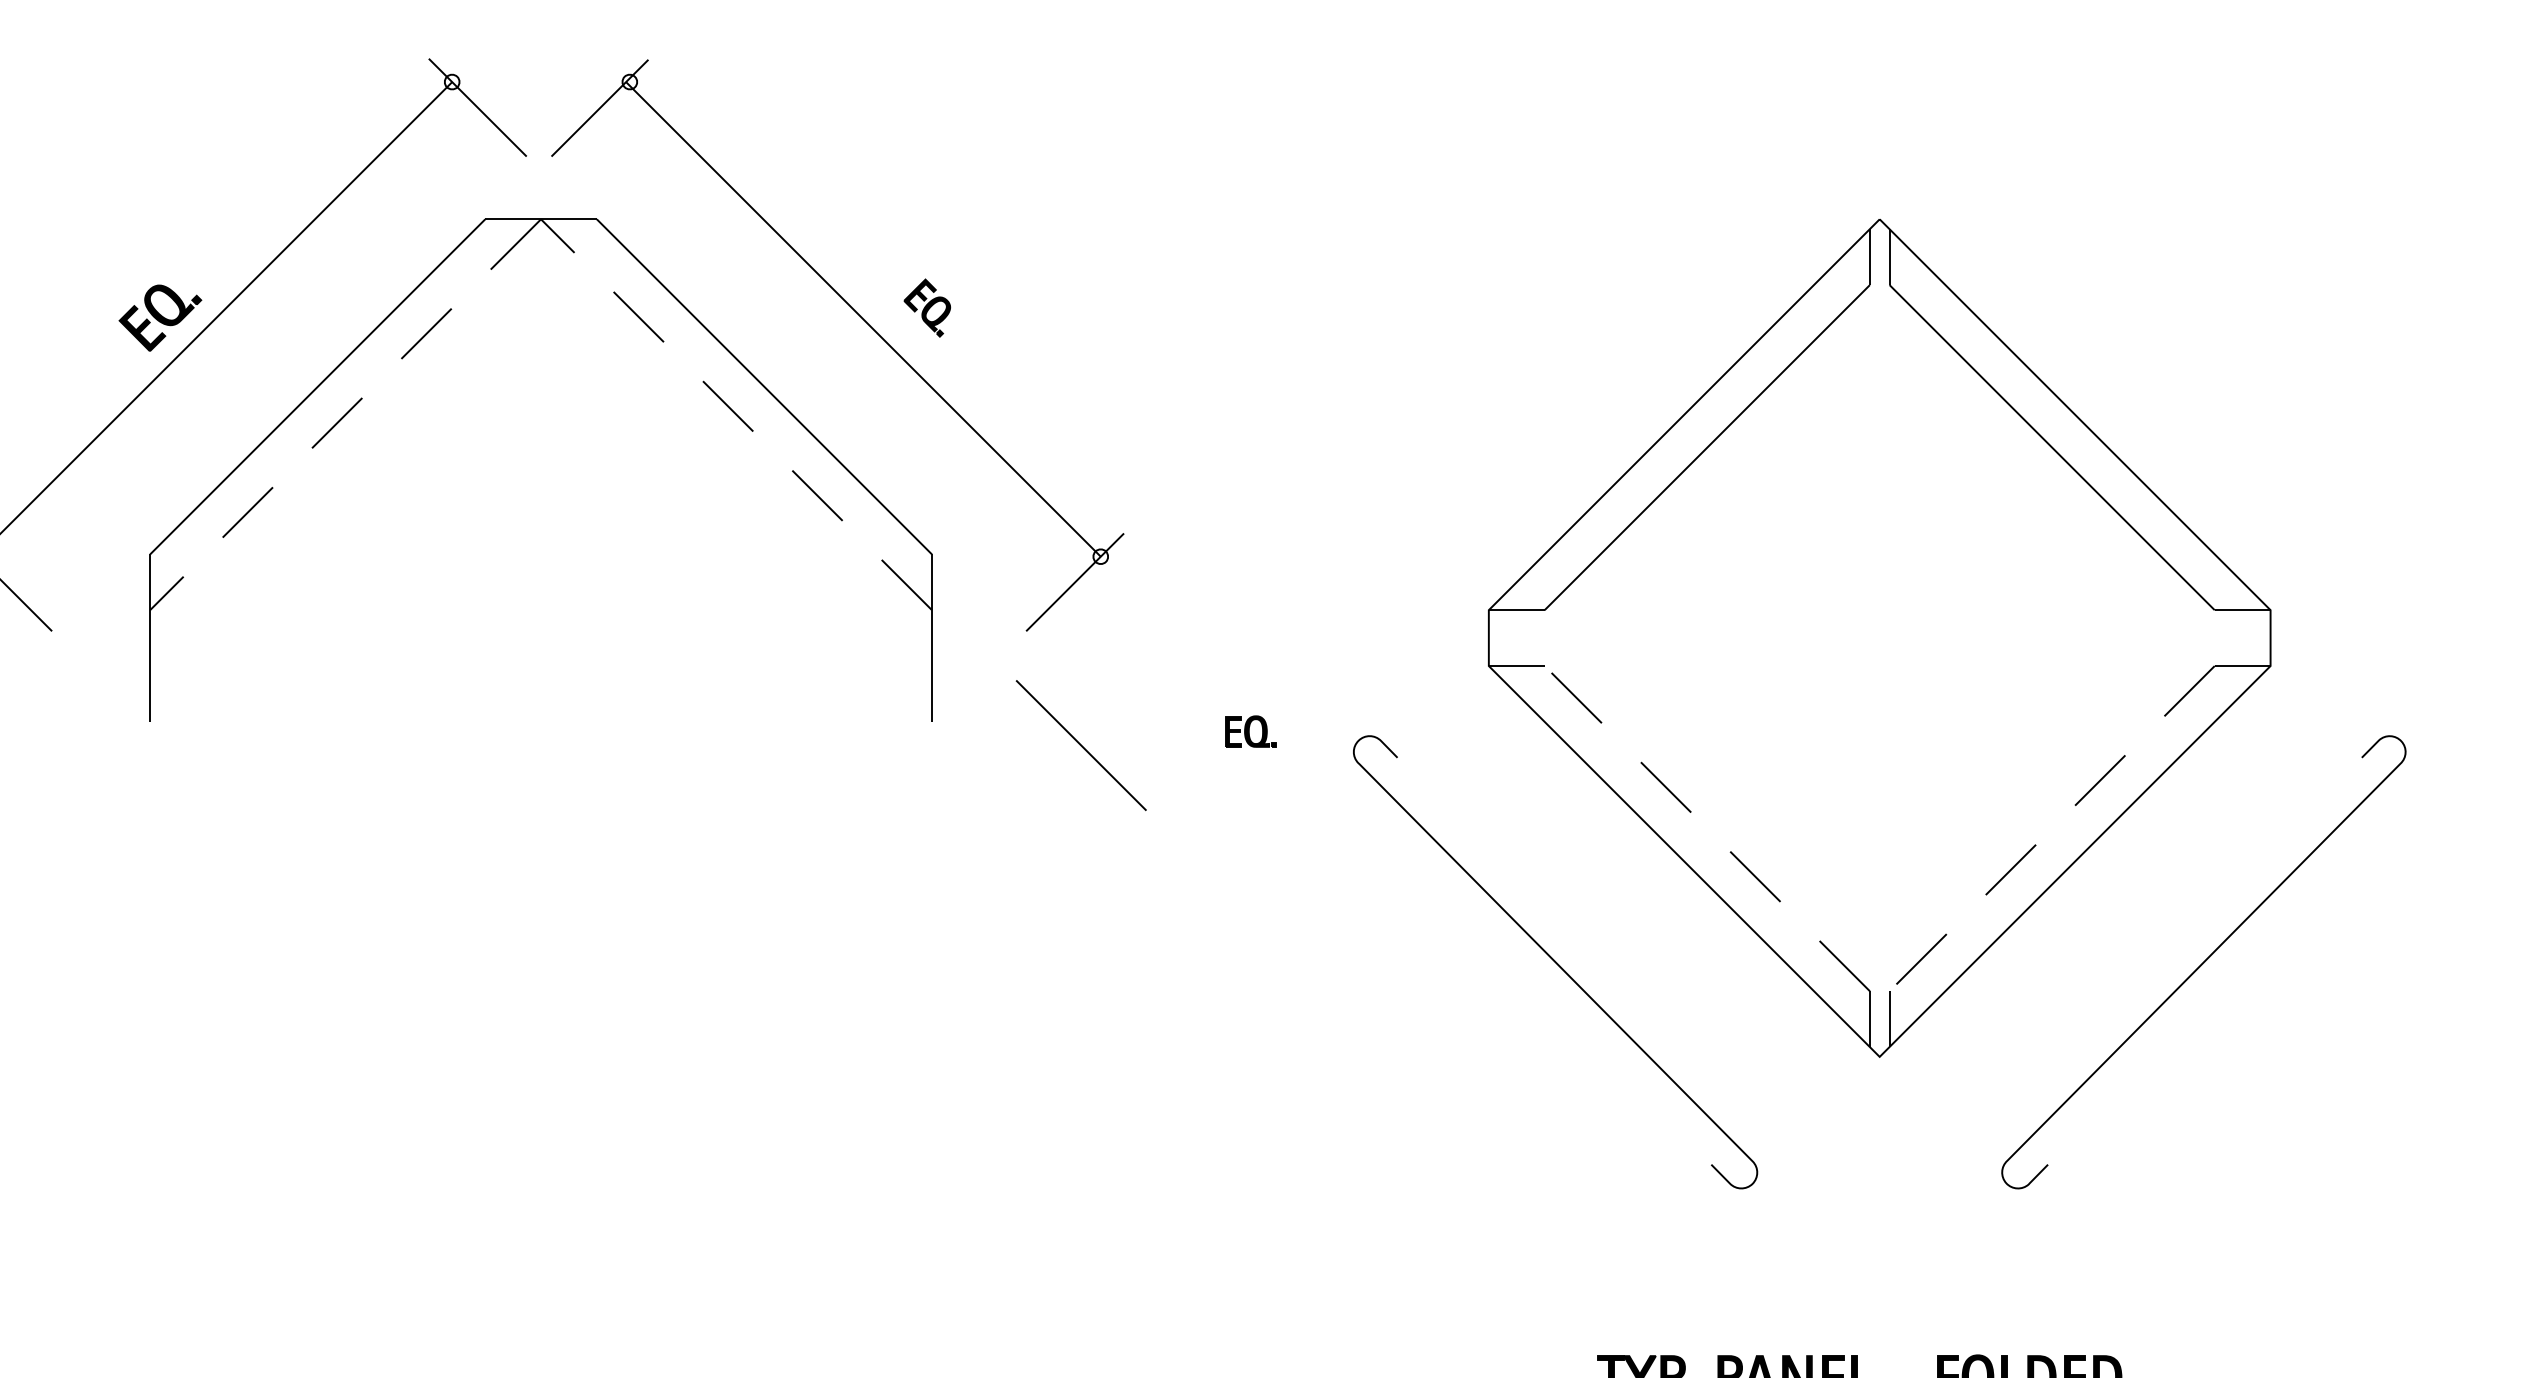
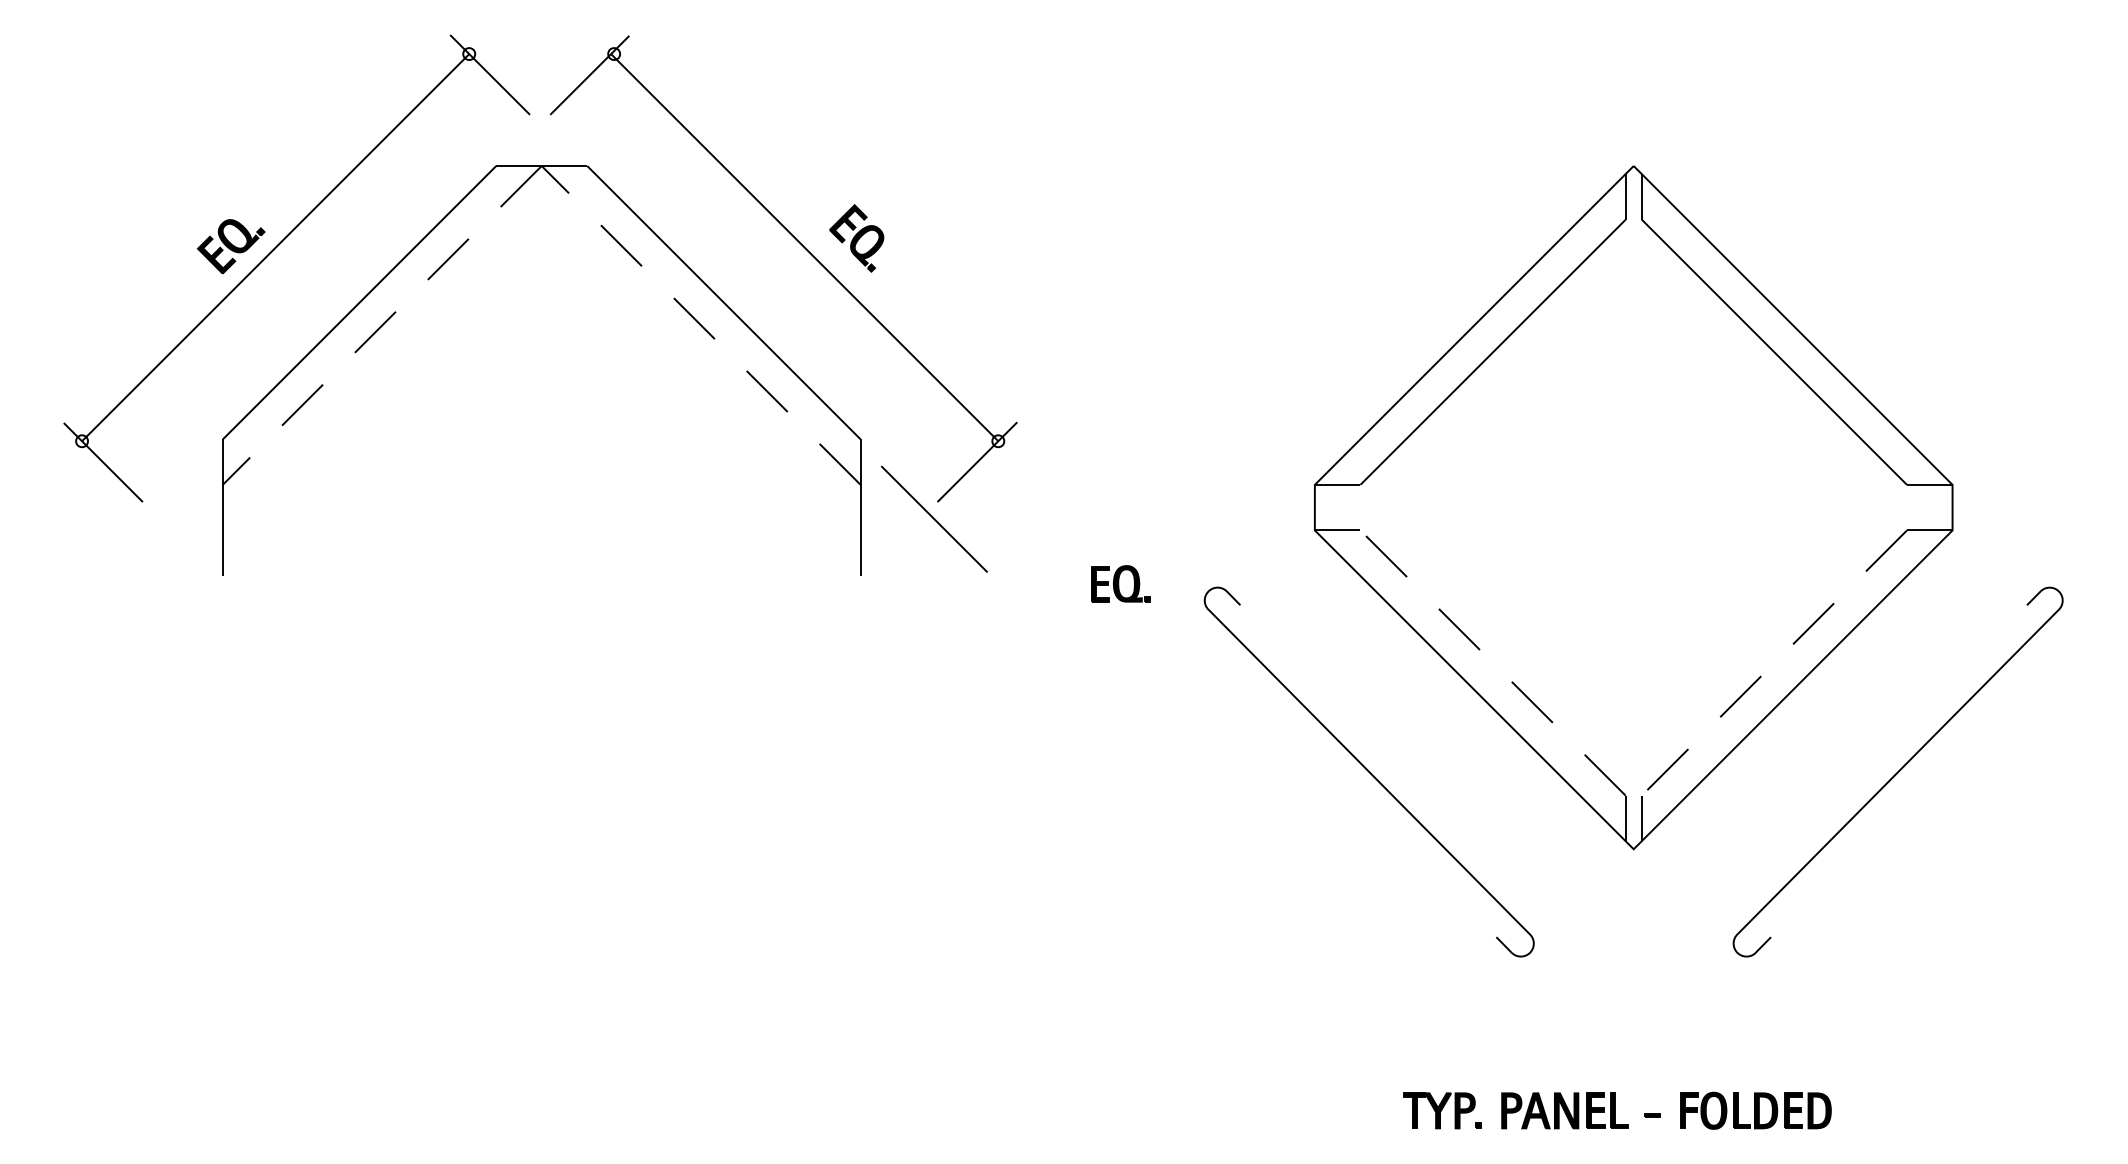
part: (926, 308) -> (856, 238), size x1.43
part: (1250, 731) -> (1120, 583), size x1.43
line: (1081, 744) -> (934, 518), moved

